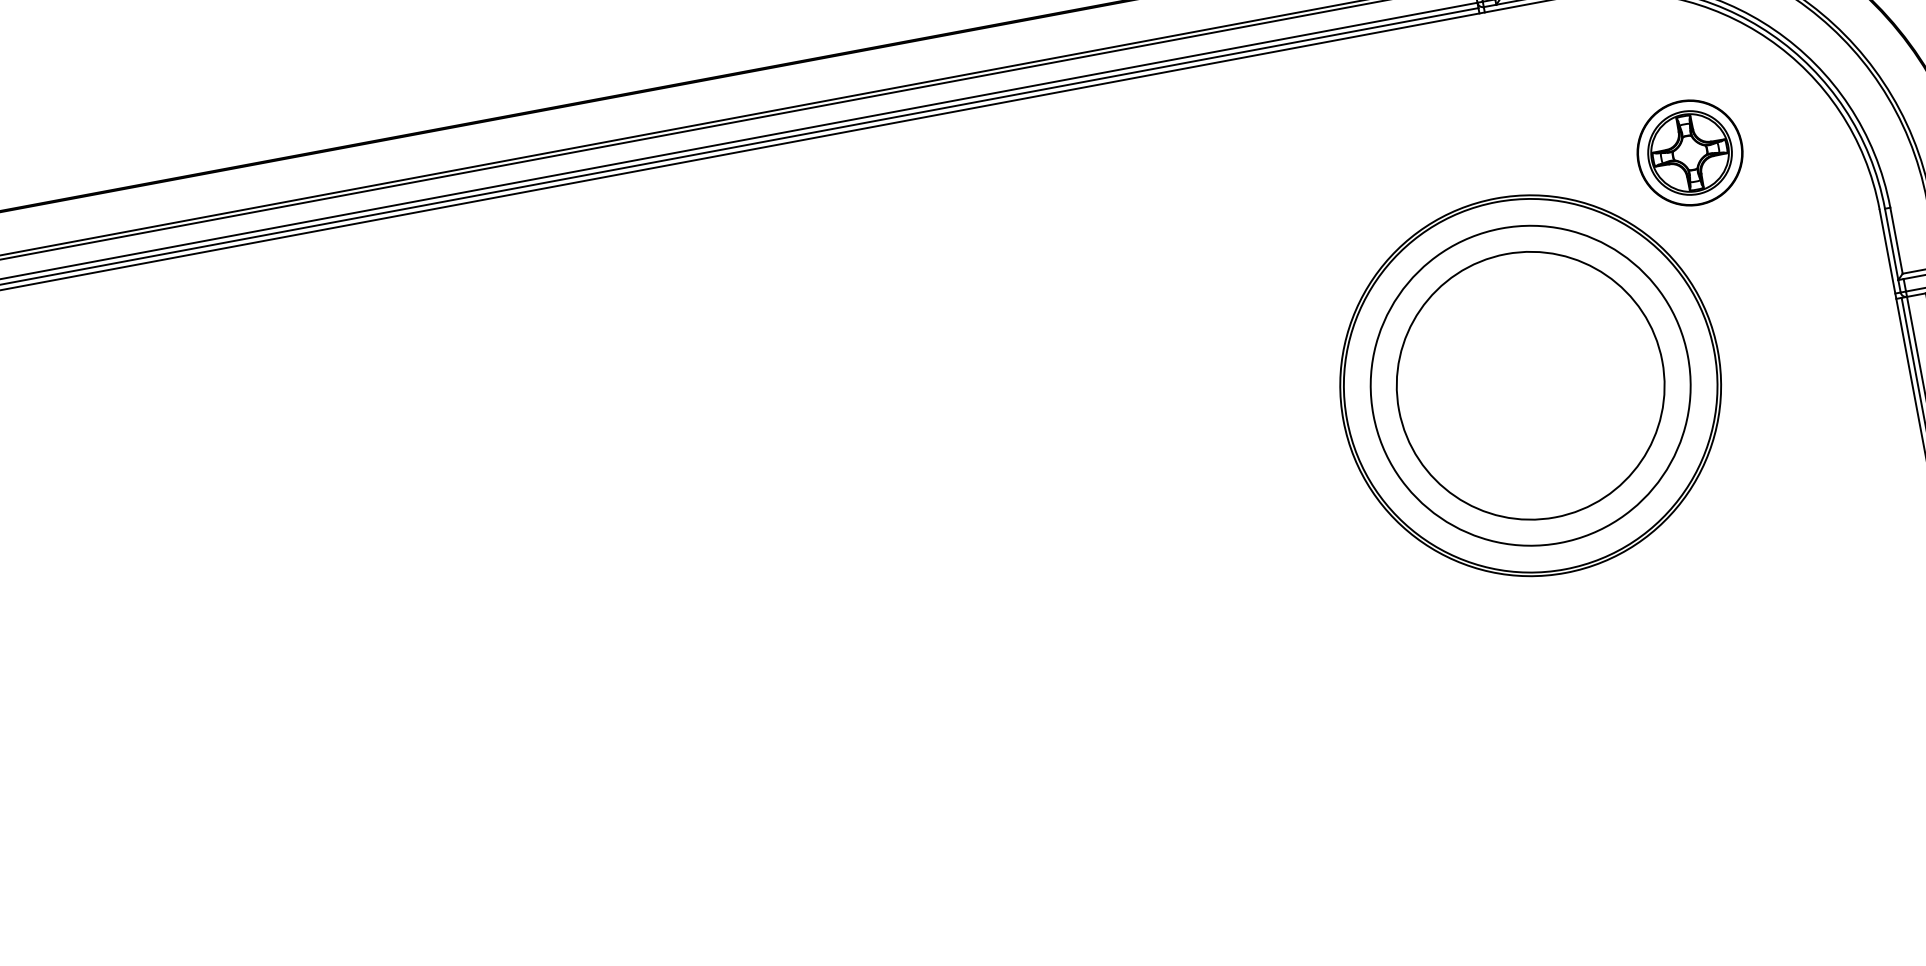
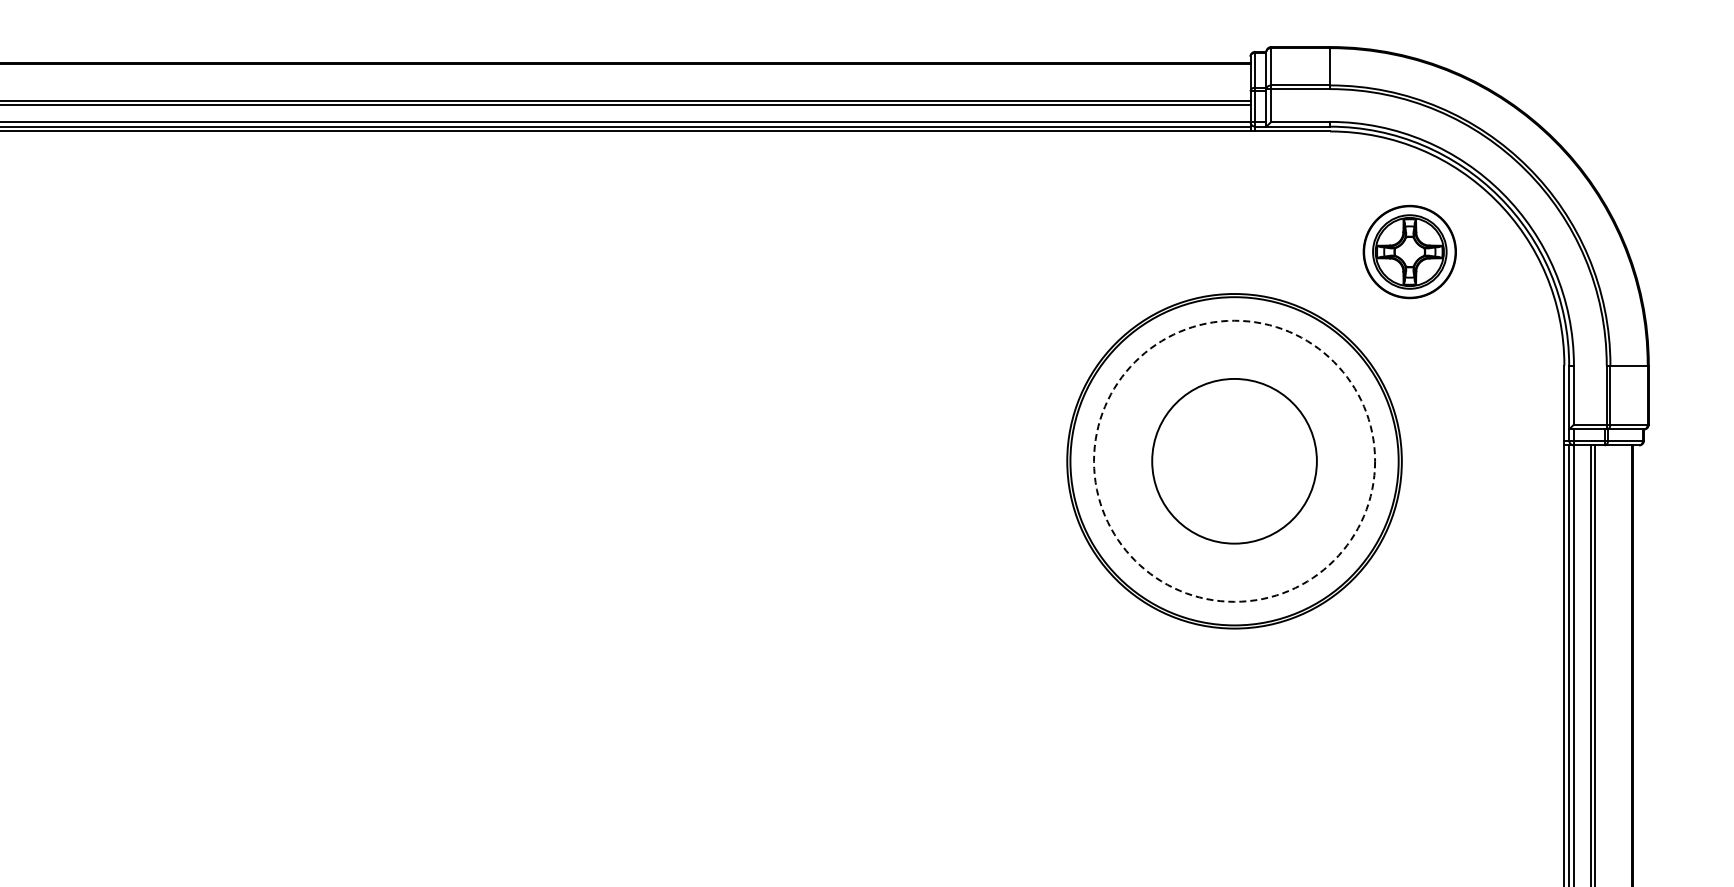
part: (1689, 152) -> (1409, 251), moved
circle: (1530, 384) -> (1234, 460), size x0.7
circle: (1530, 384) -> (1234, 460), solid -> dashed

